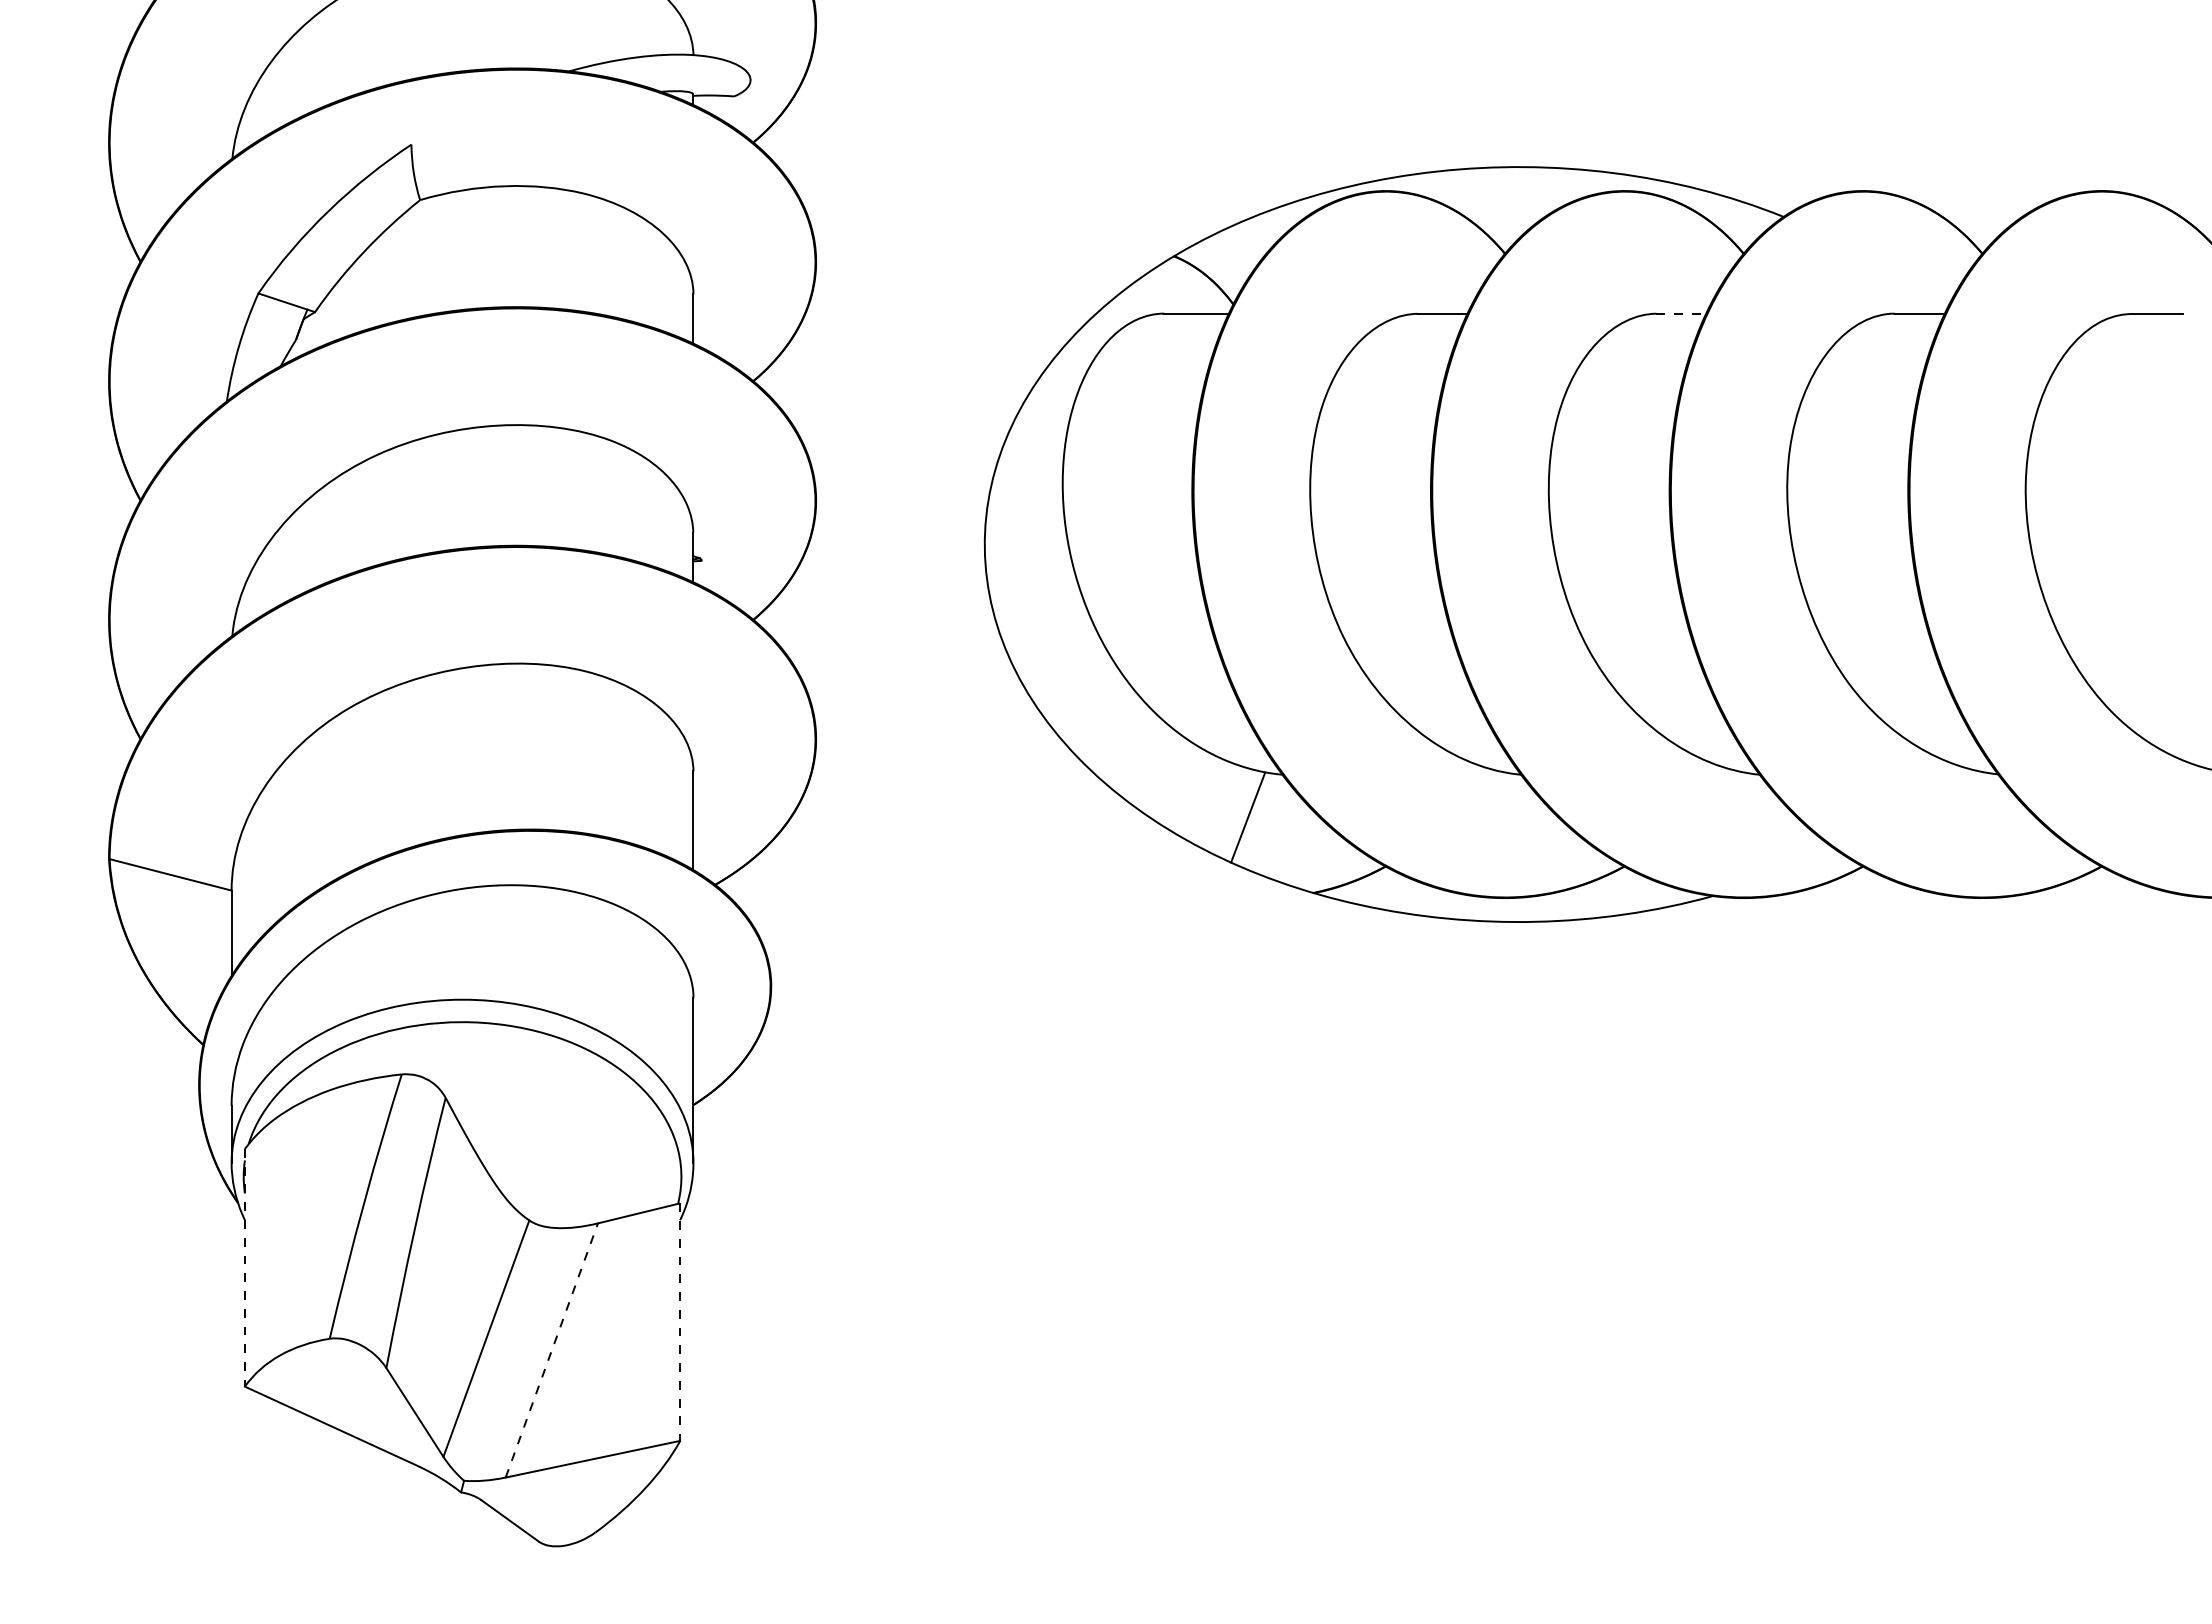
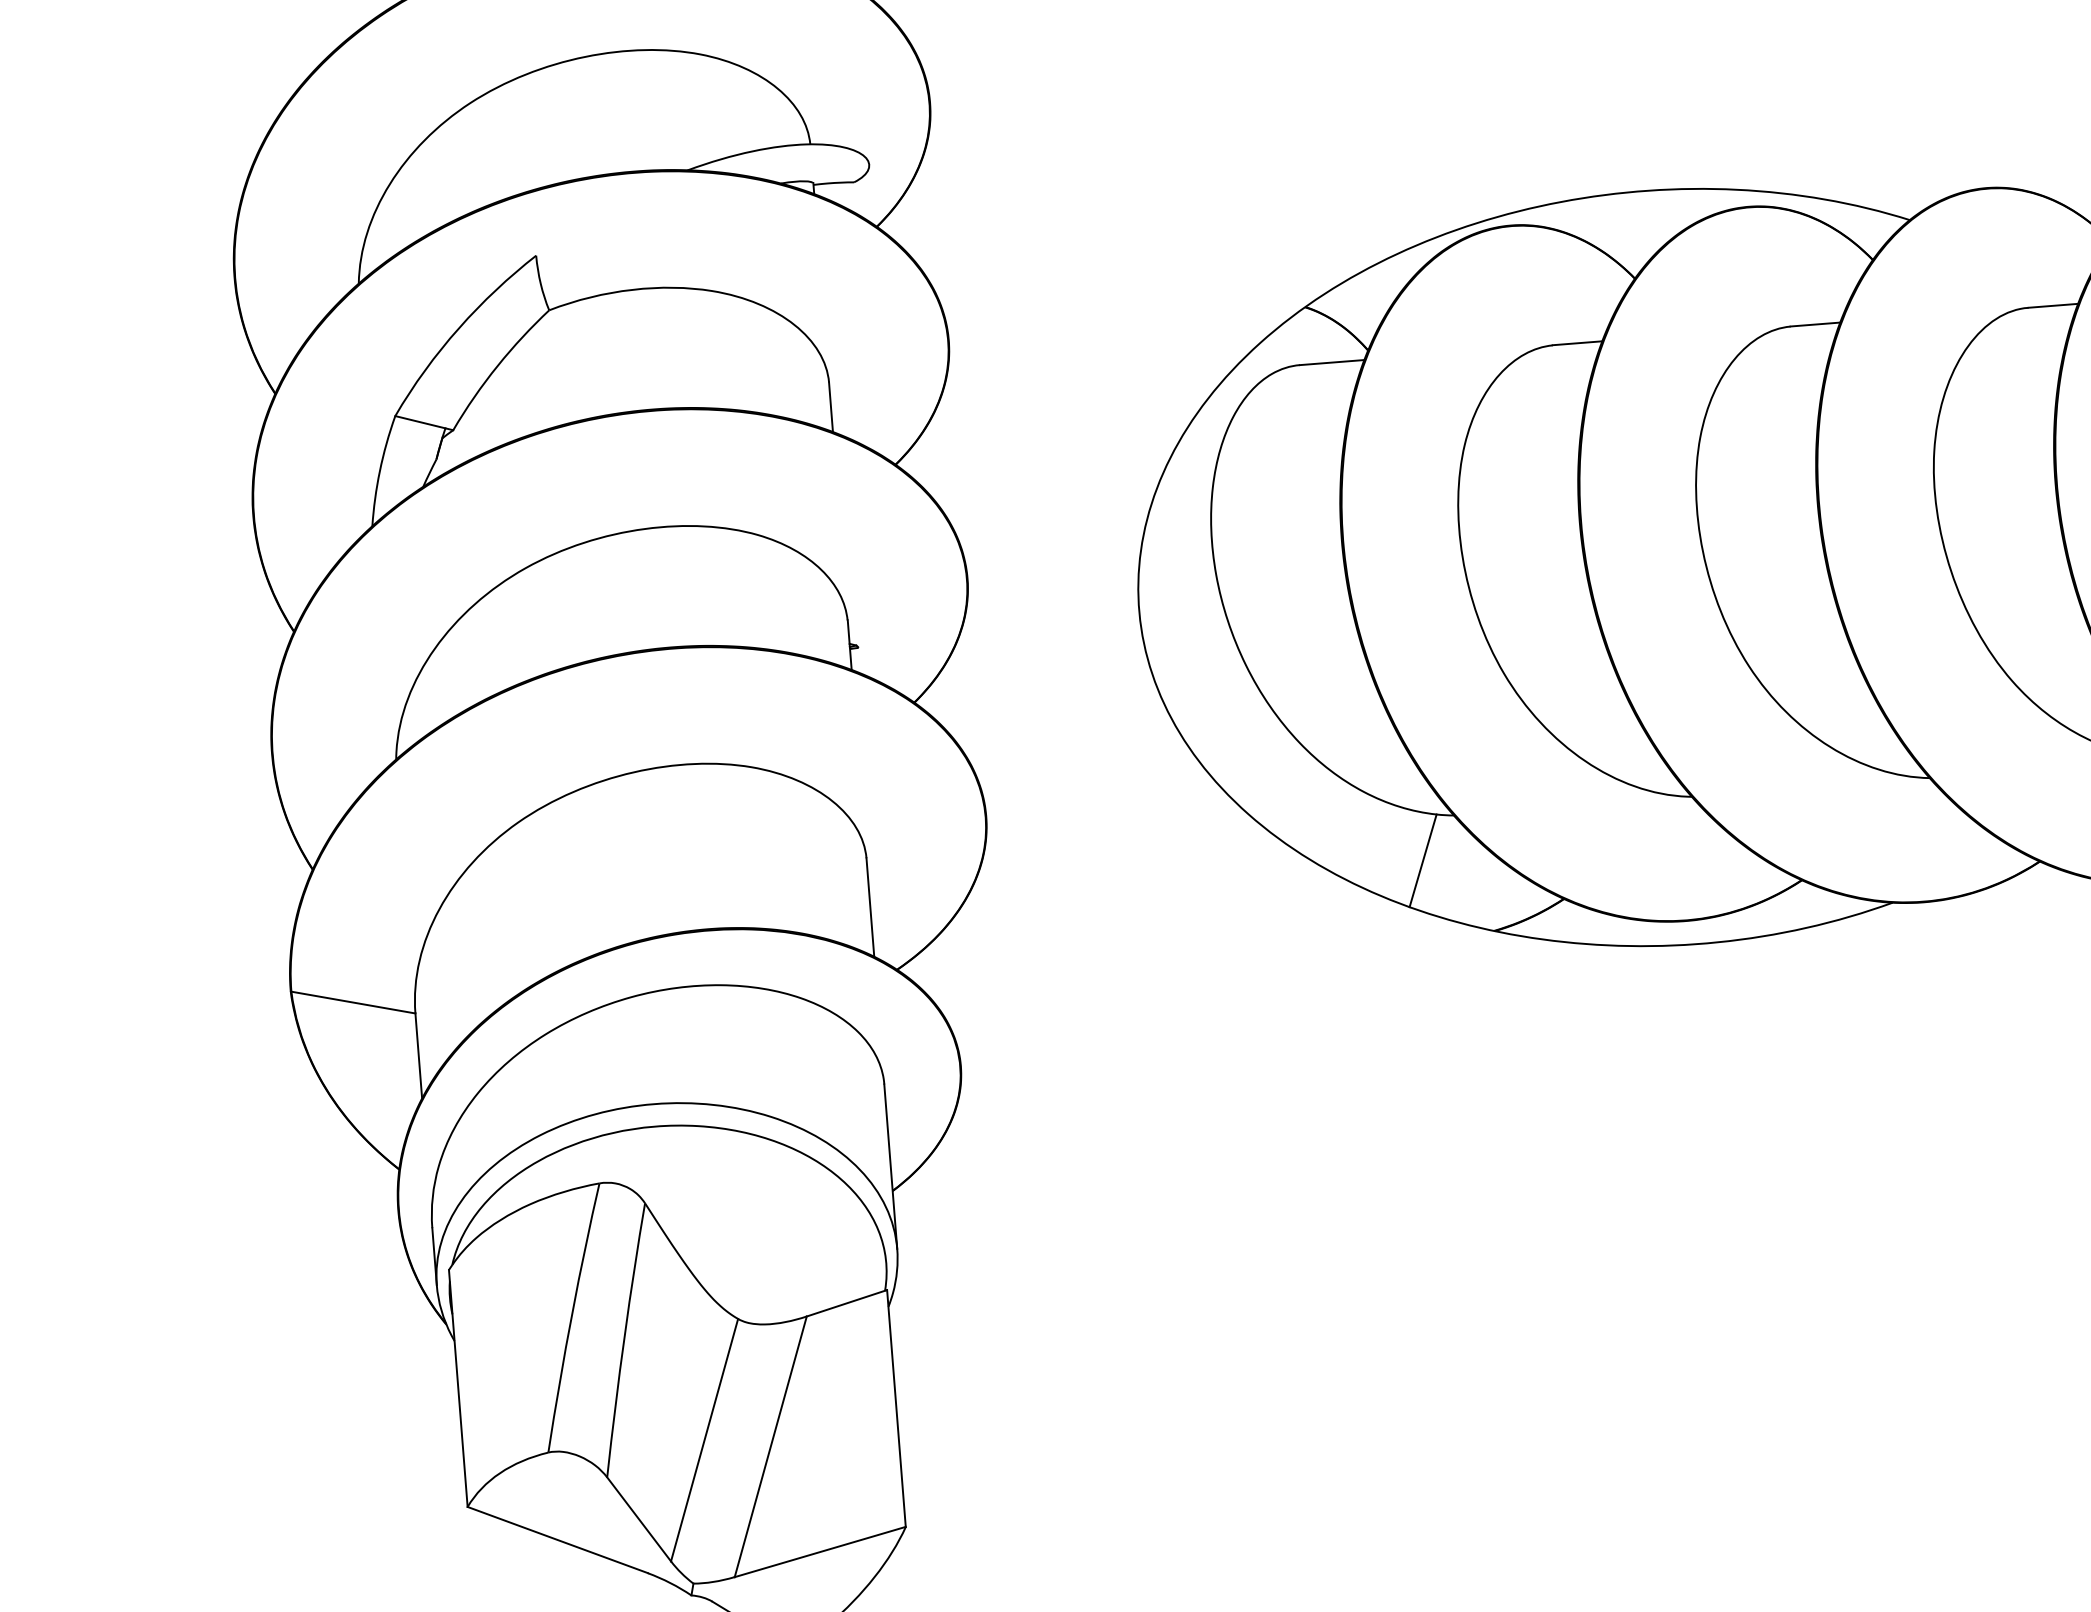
line: (1681, 313) -> (1815, 324), dashed -> solid
line: (244, 1267) -> (457, 1388), dashed -> solid
line: (680, 1322) -> (896, 1408), dashed -> solid
line: (552, 1350) -> (771, 1446), dashed -> solid

